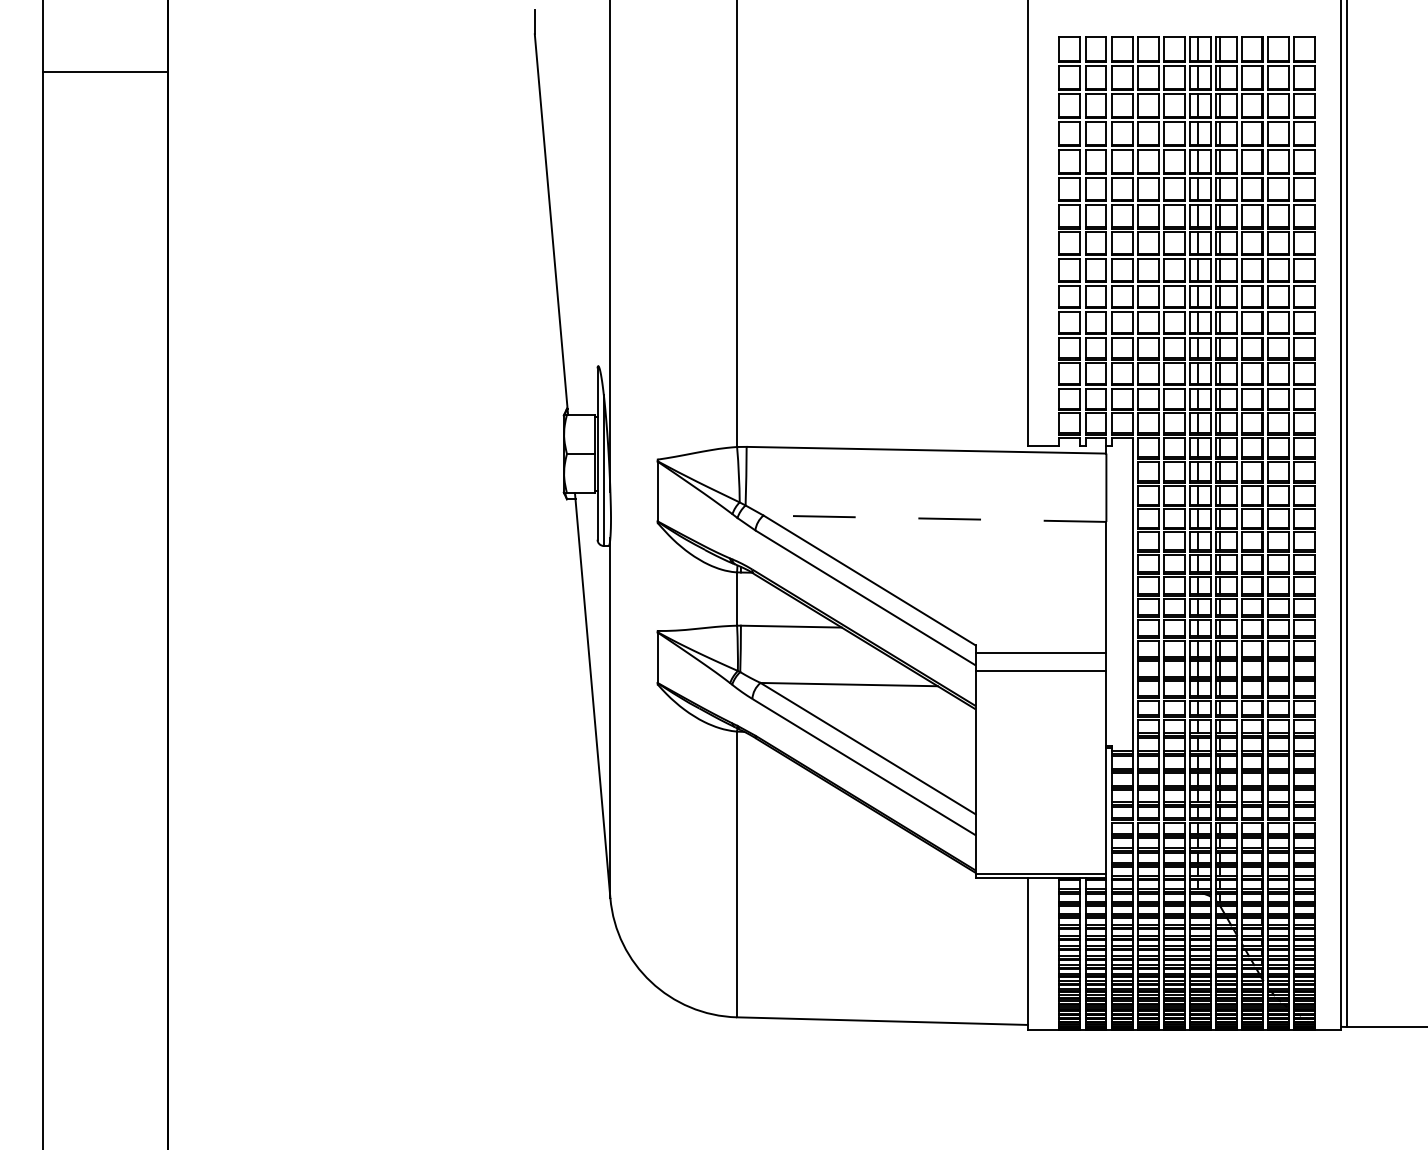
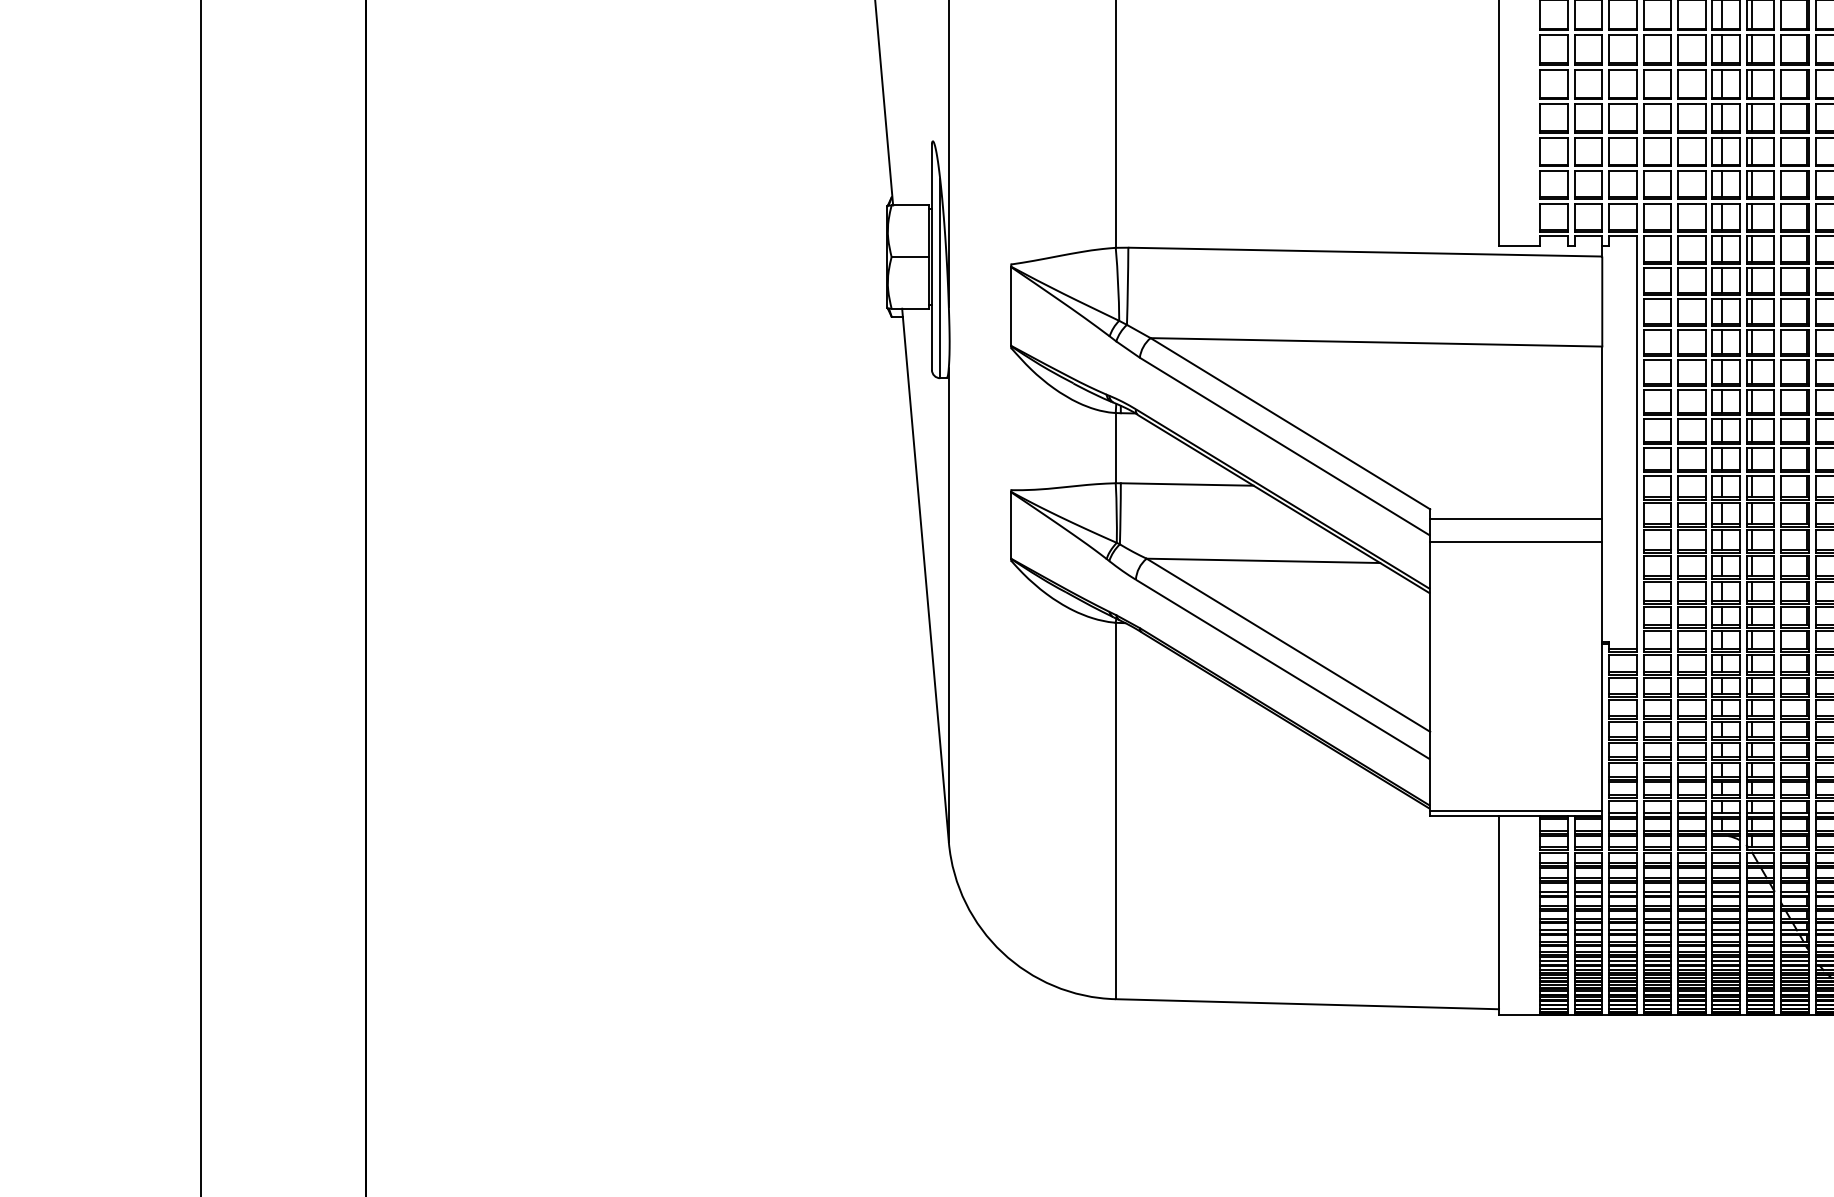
line: (934, 518) -> (1375, 342), dashed -> solid

